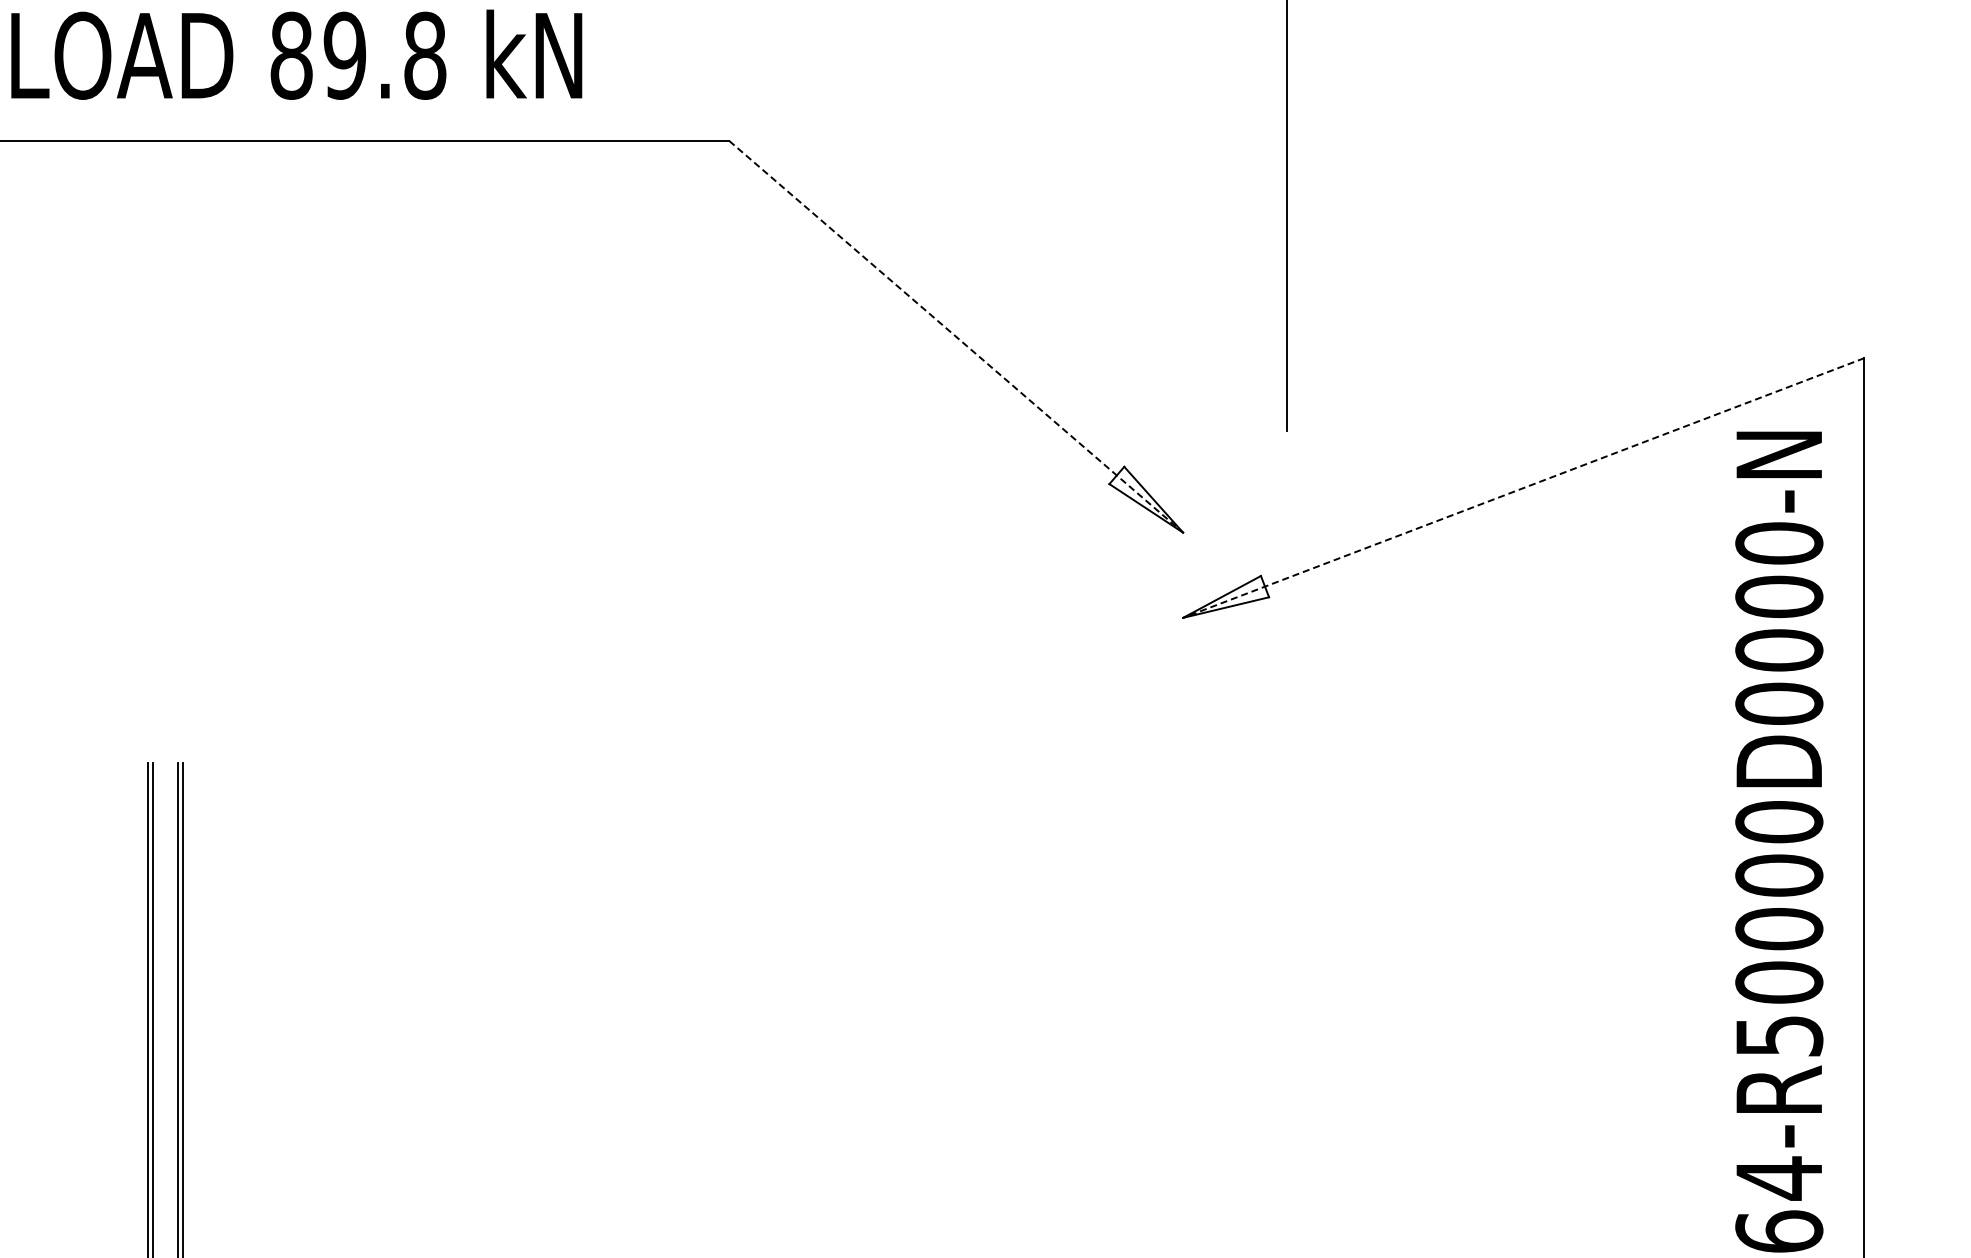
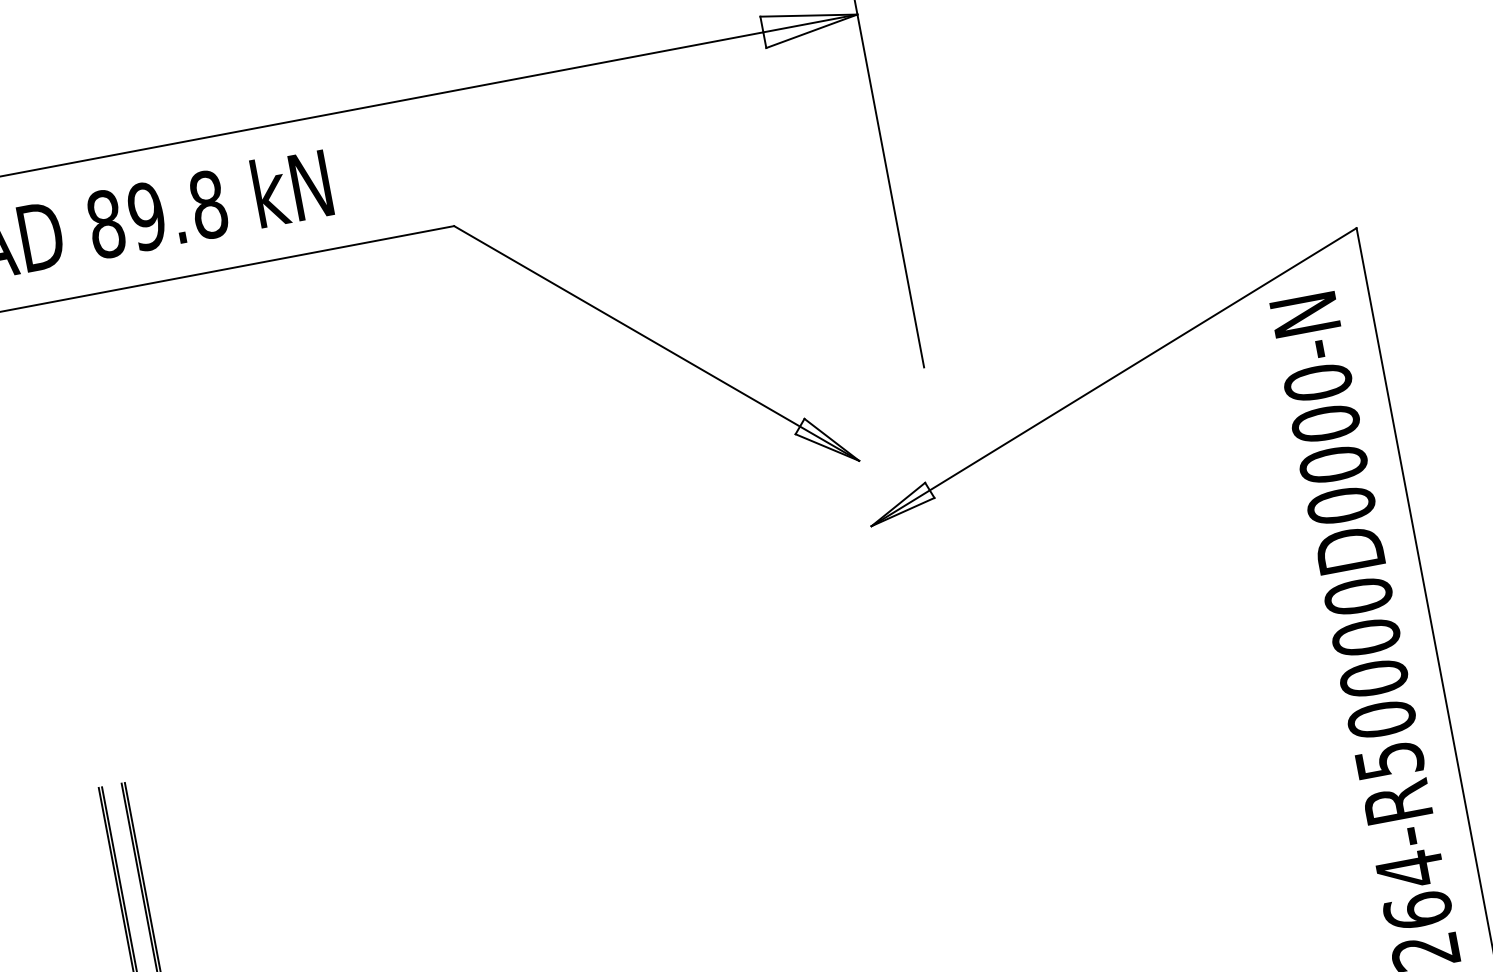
line: (956, 336) -> (656, 343), dashed -> solid
line: (1523, 487) -> (1113, 376), dashed -> solid

